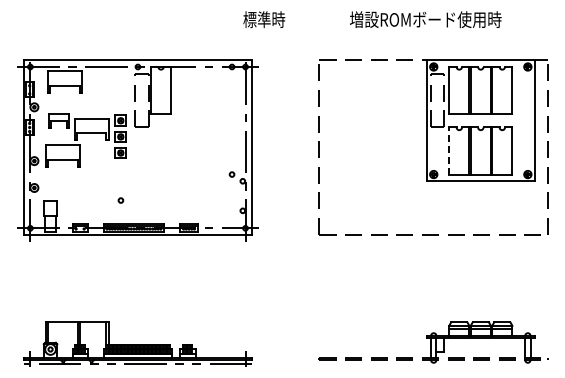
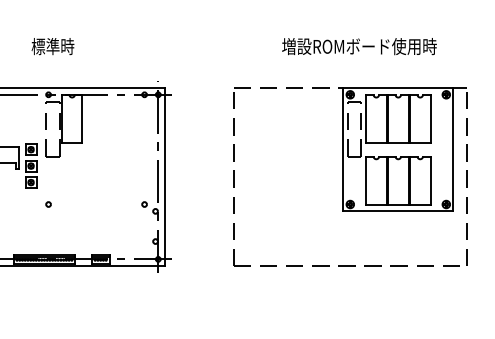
text: (264, 19) -> (53, 46), moved
text: (425, 19) -> (359, 46), moved
line: (449, 151) -> (366, 181), dashed -> solid
circle: (120, 200) -> (48, 204), moved

